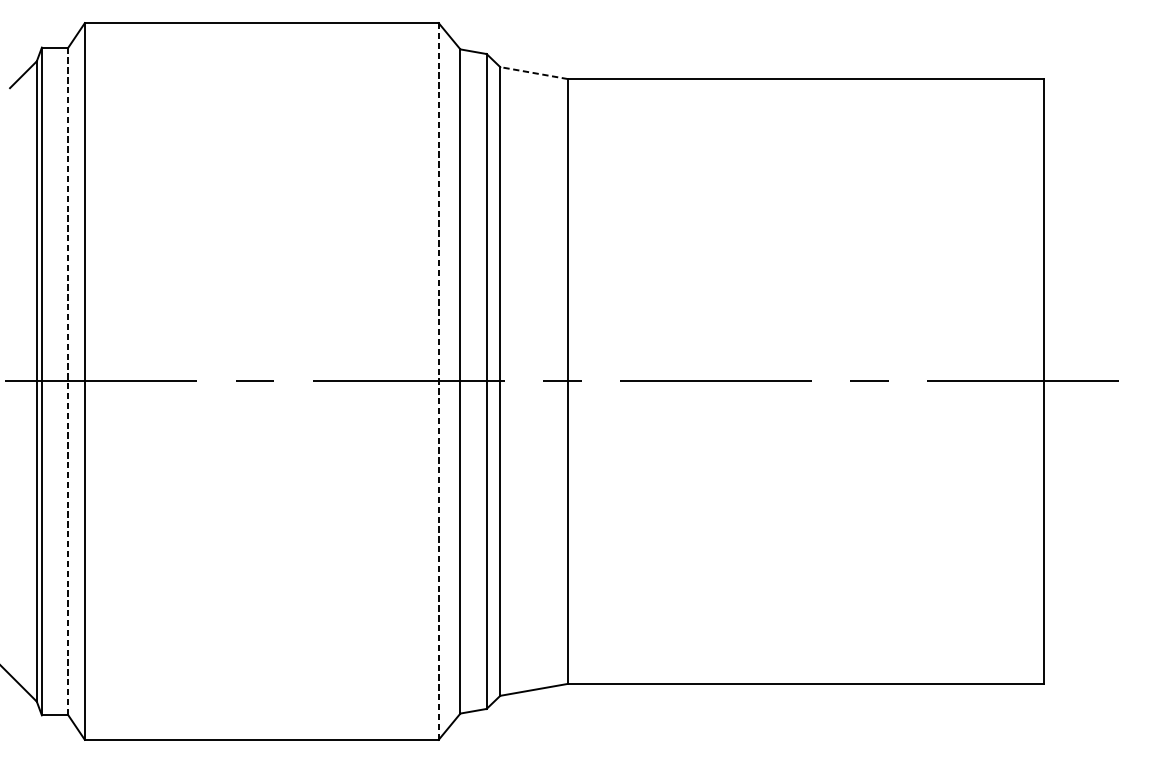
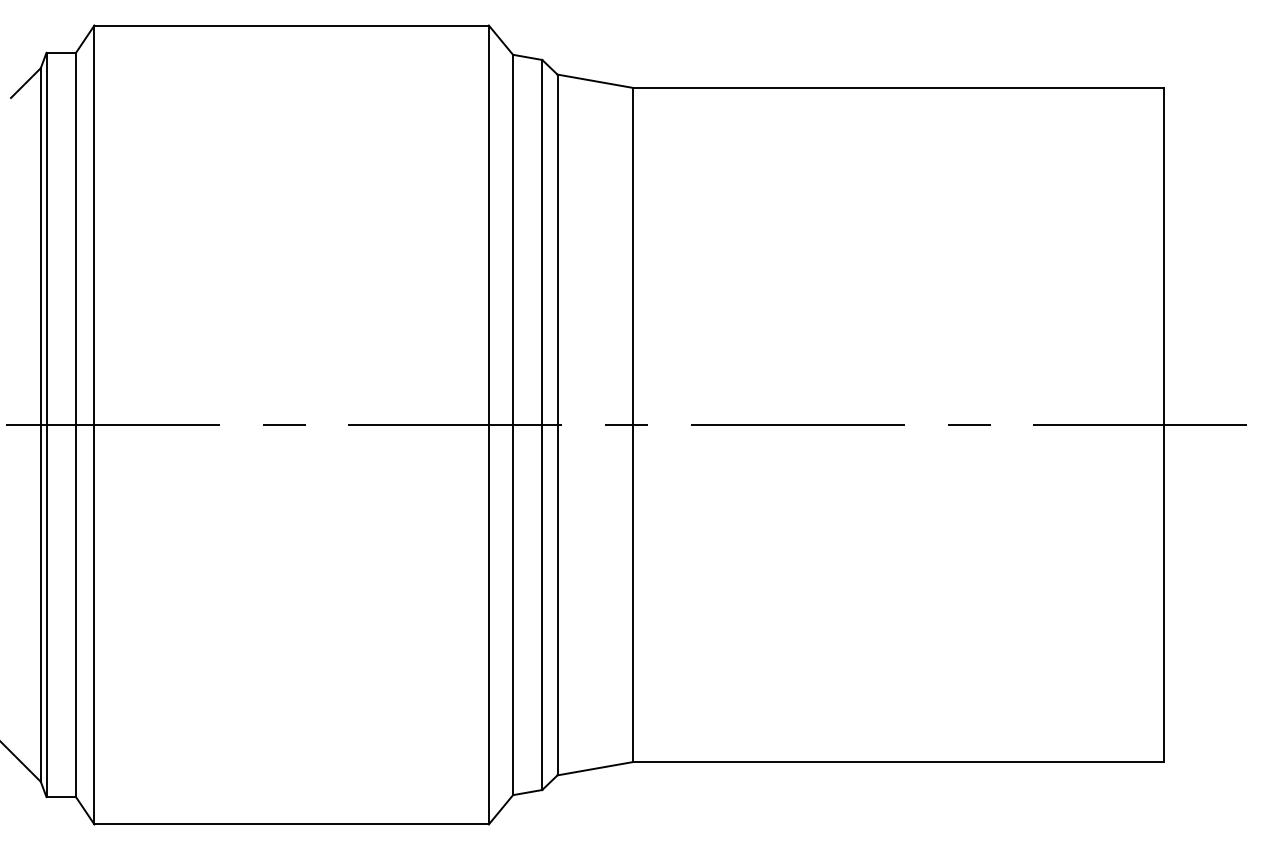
line: (533, 73) -> (594, 81), dashed -> solid
line: (68, 381) -> (76, 425), dashed -> solid
line: (438, 381) -> (488, 425), dashed -> solid

